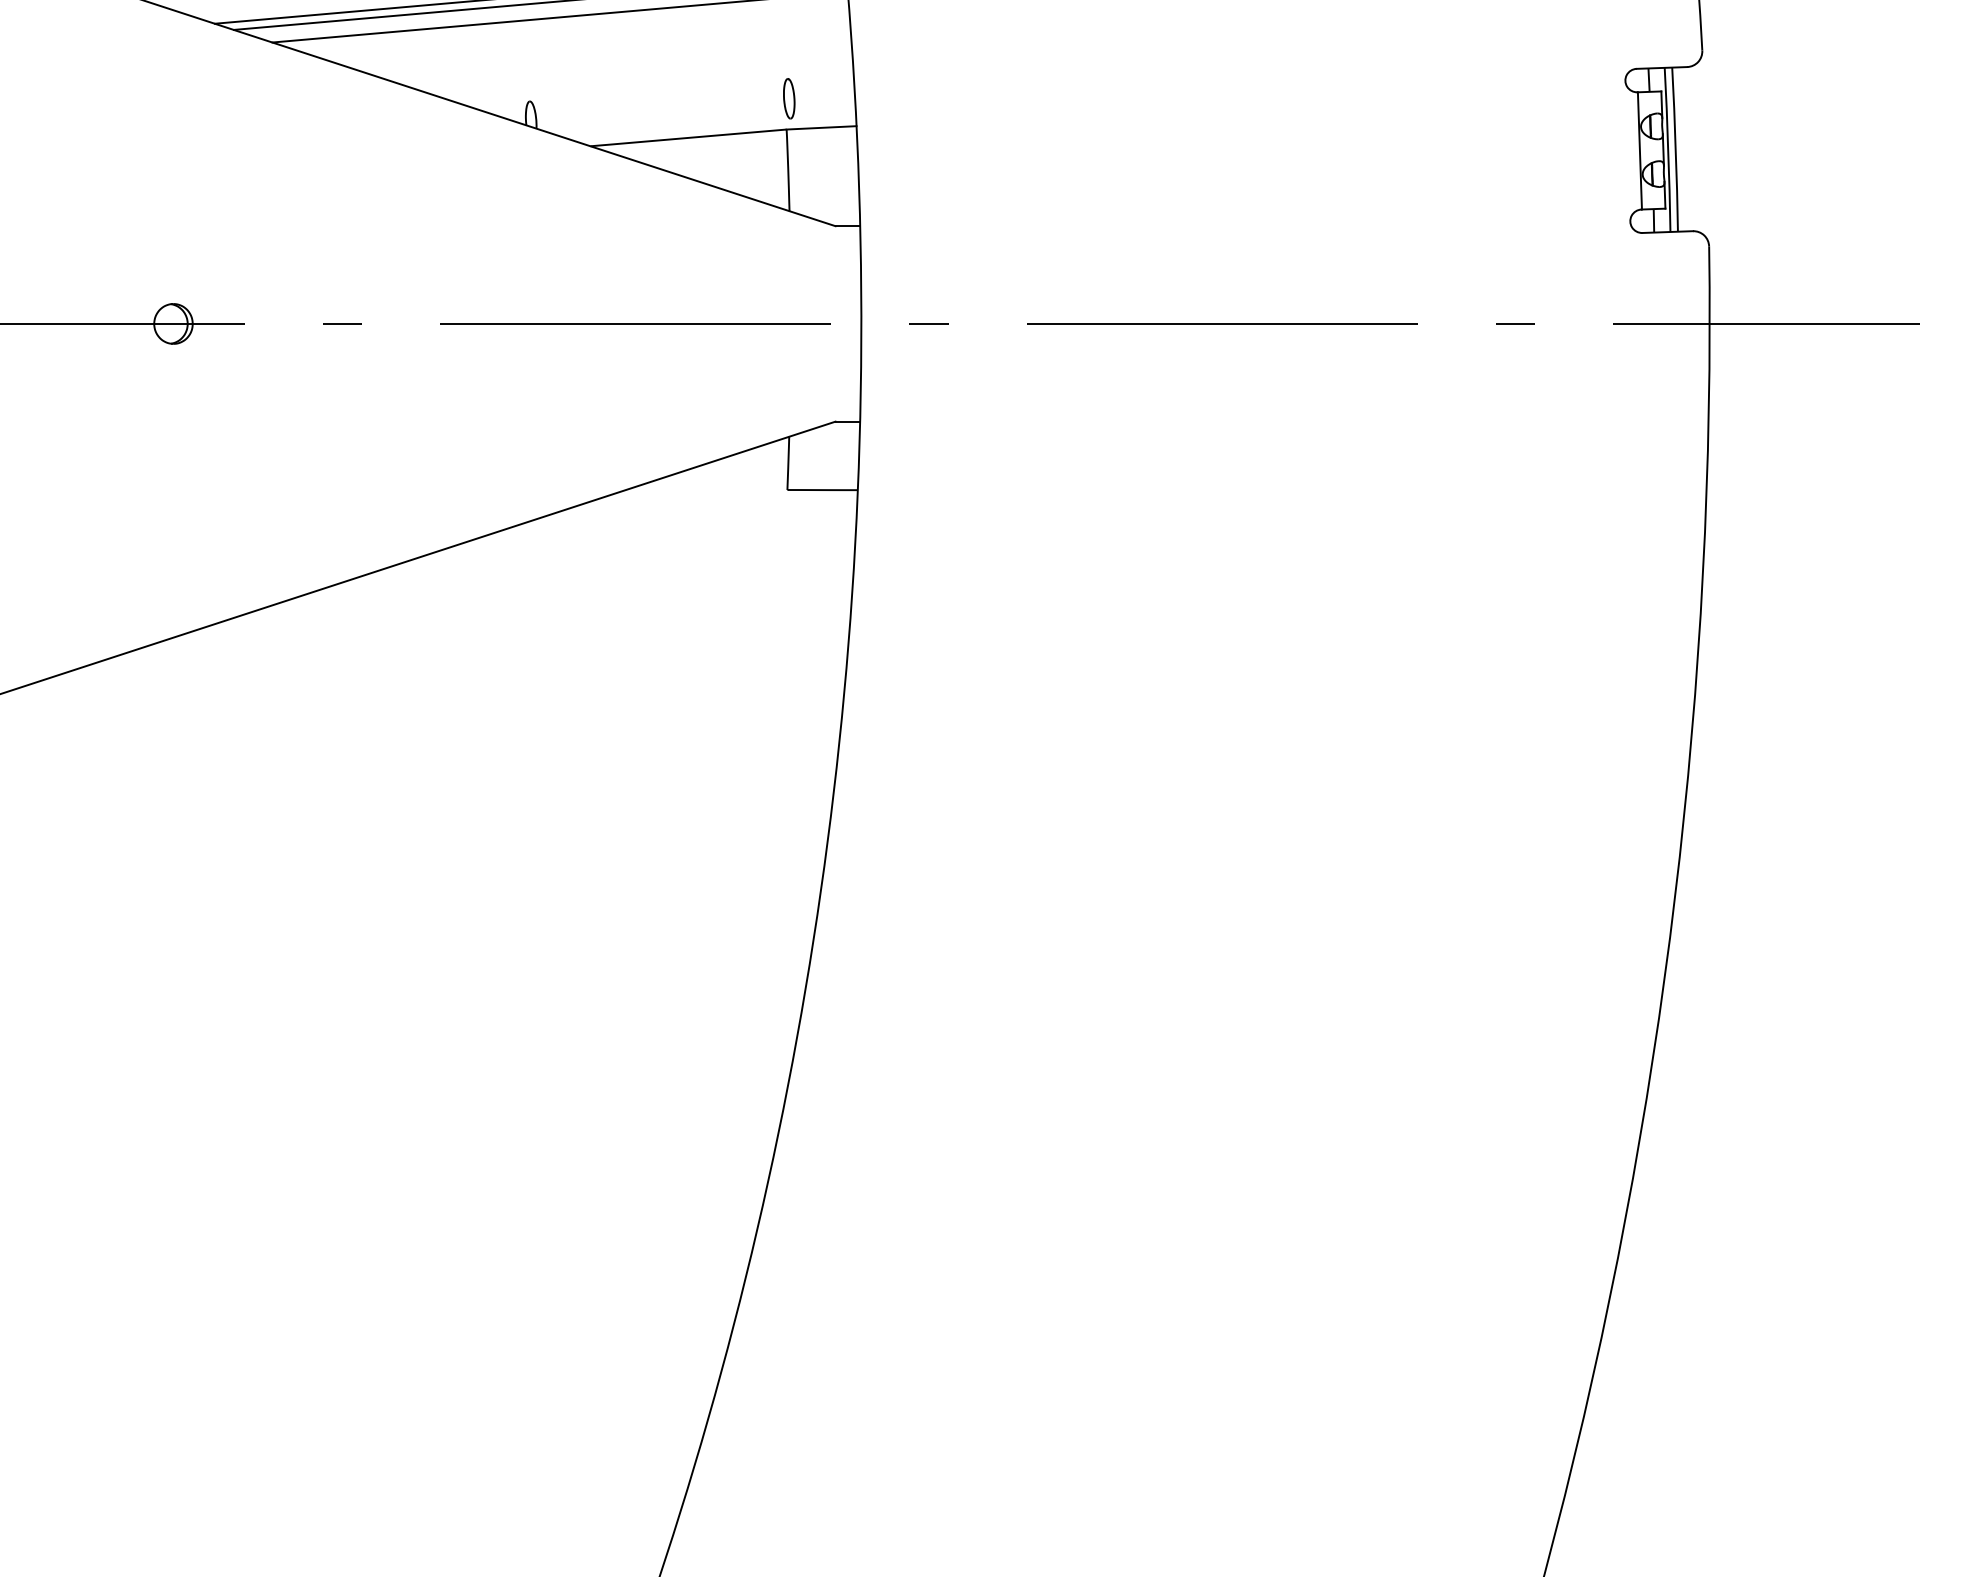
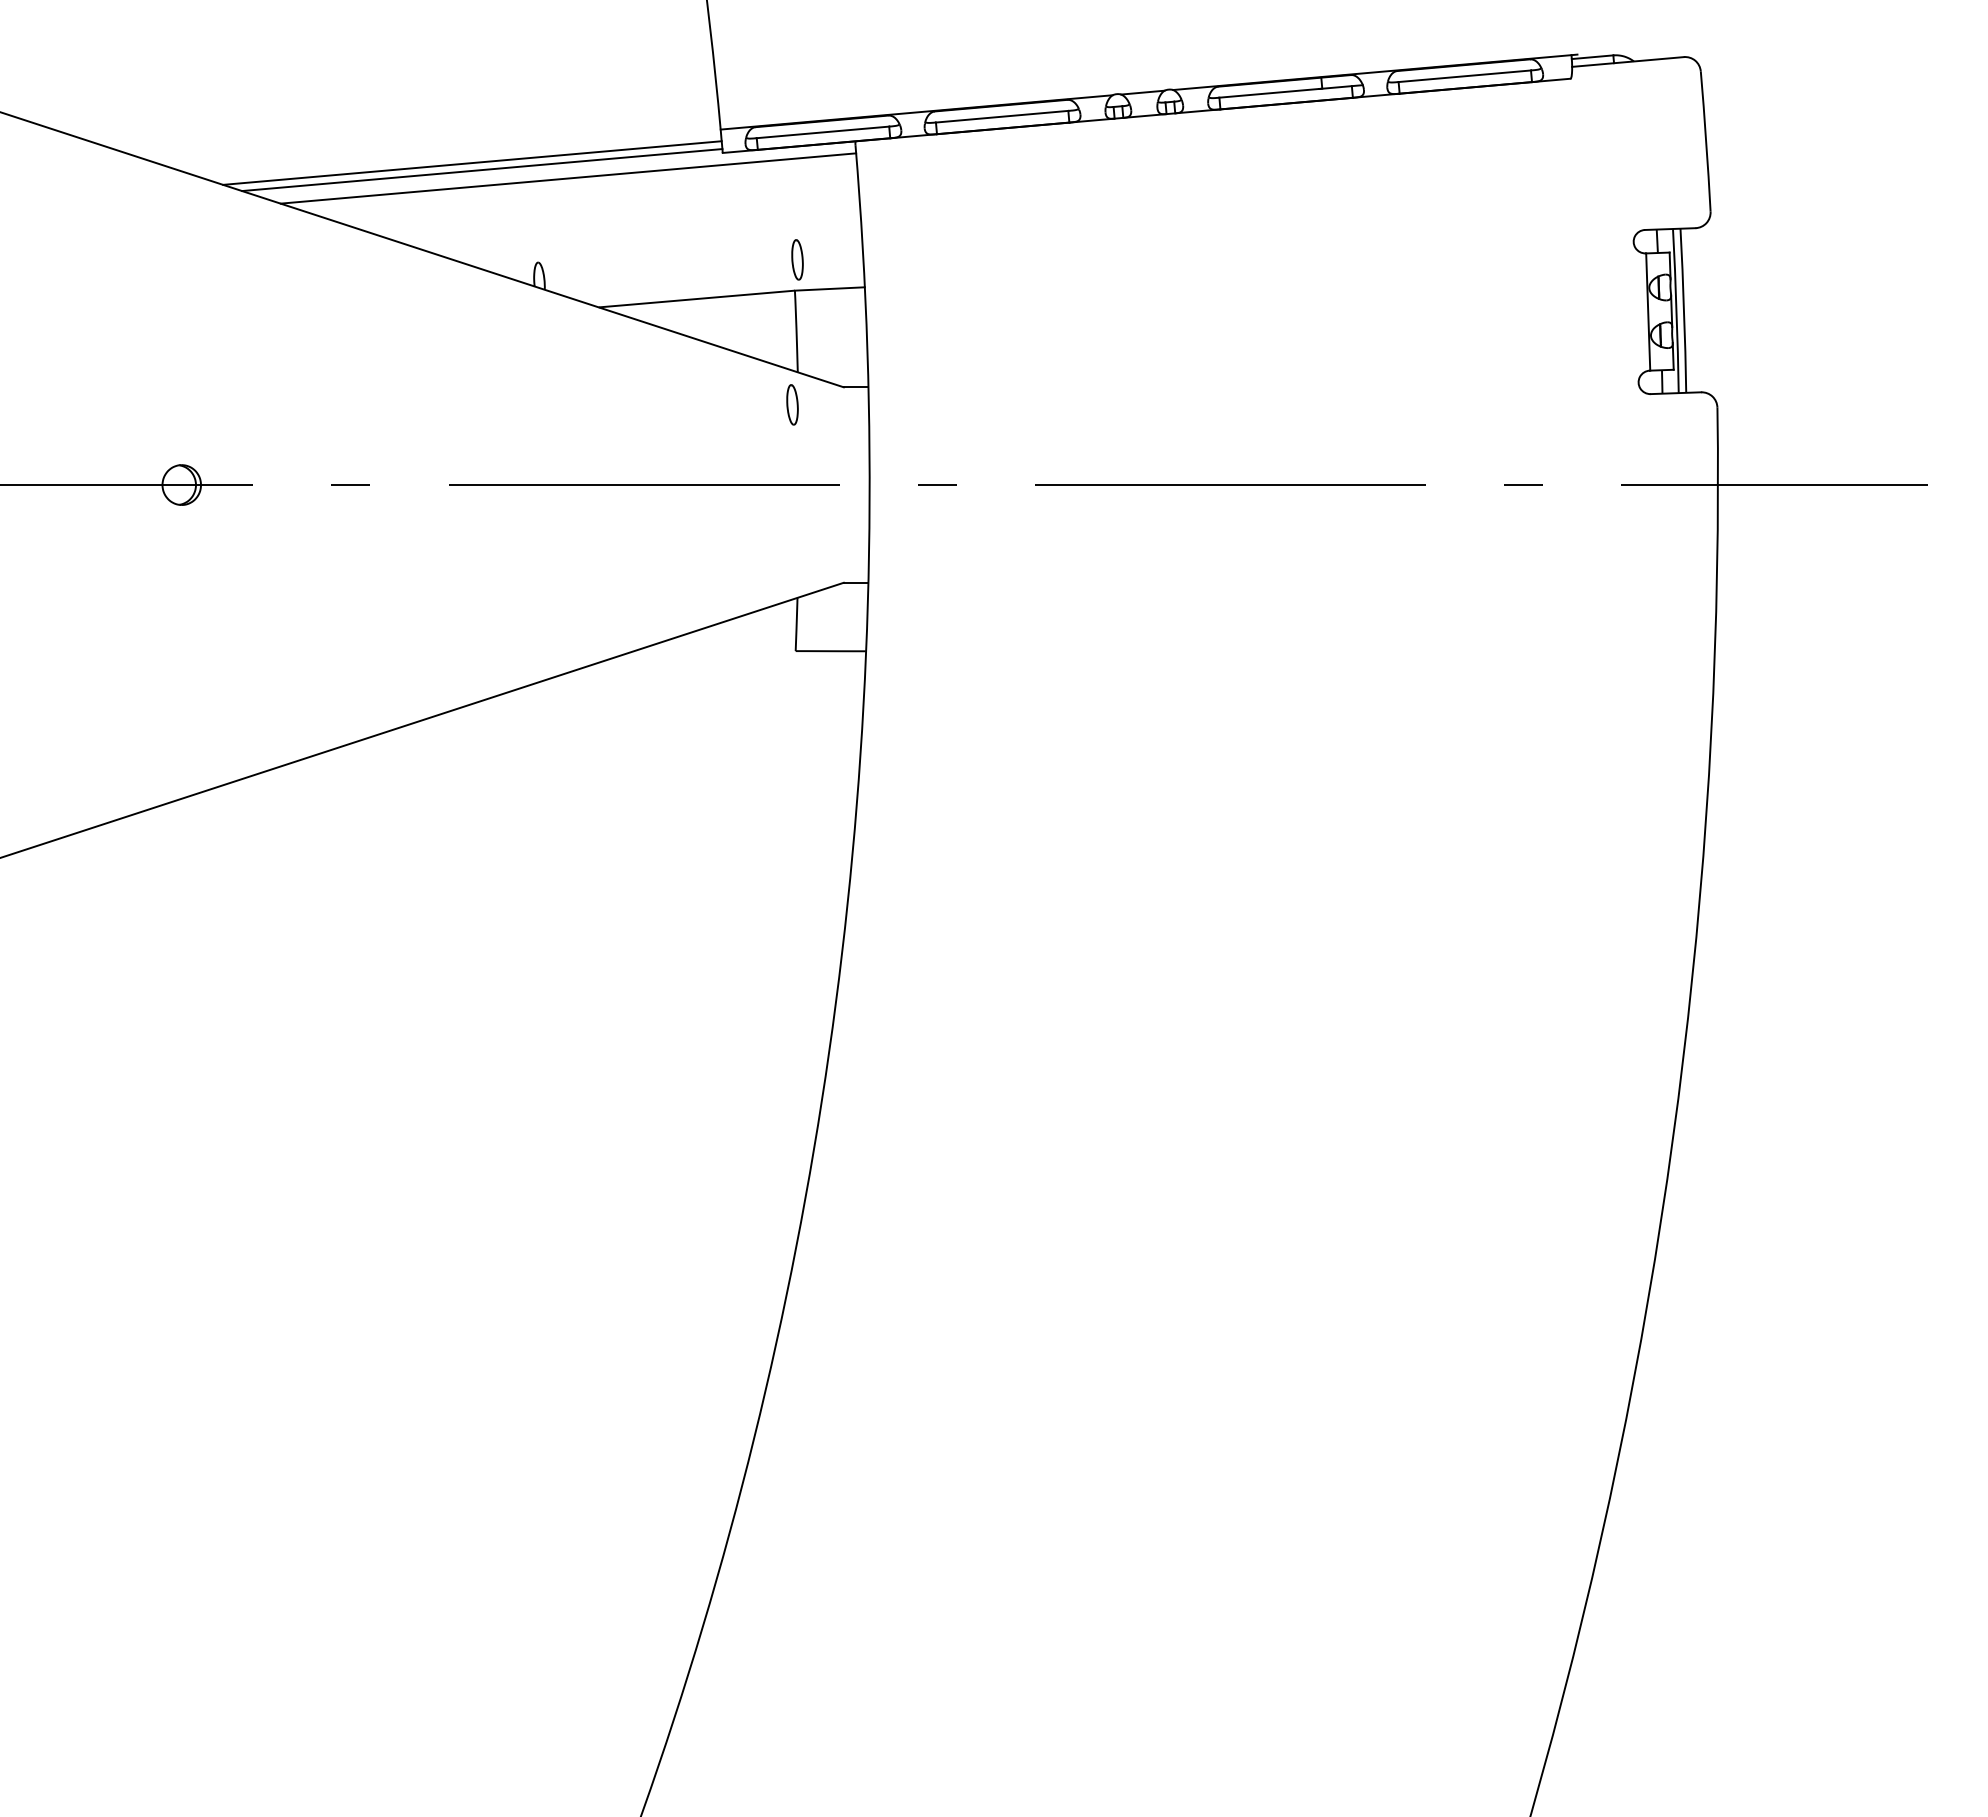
part: (784, 243) -> (792, 404), added

